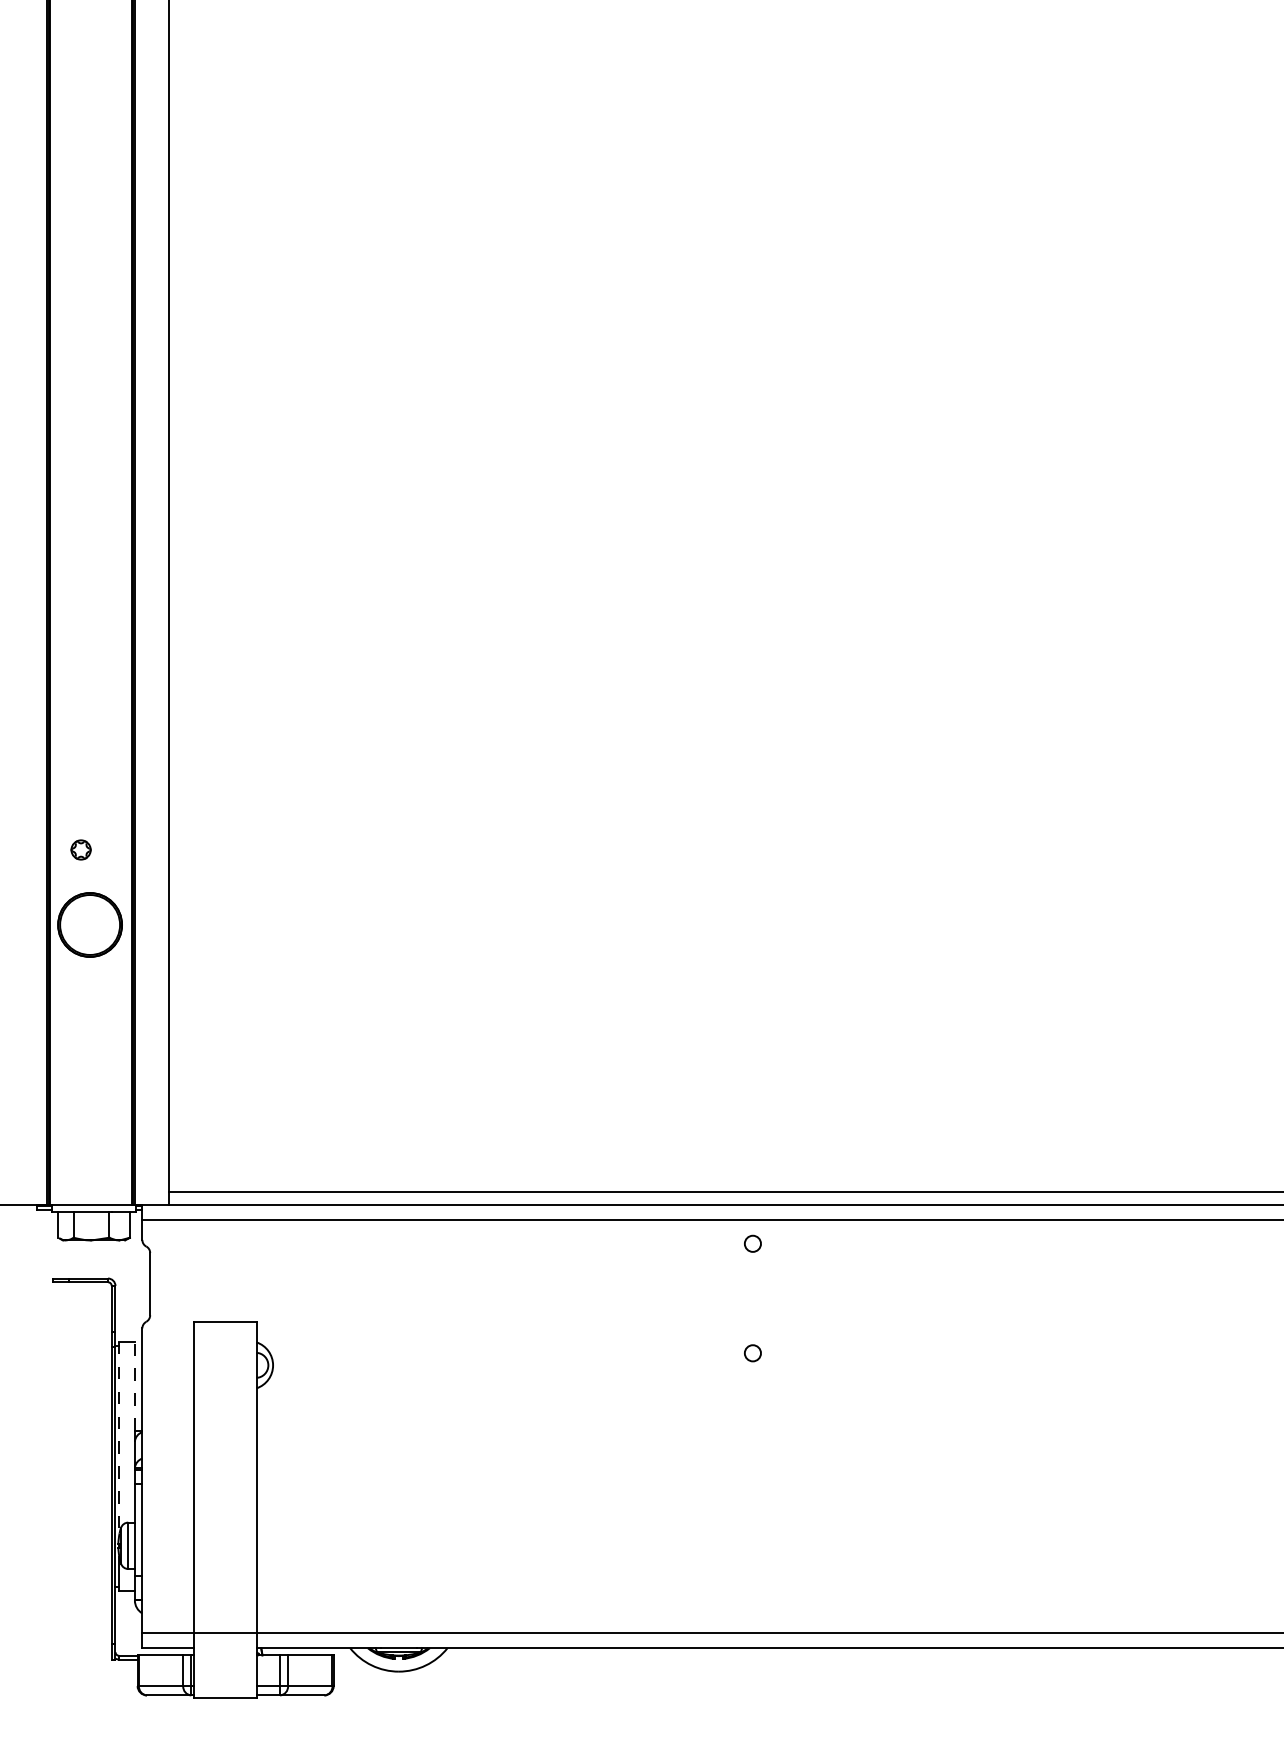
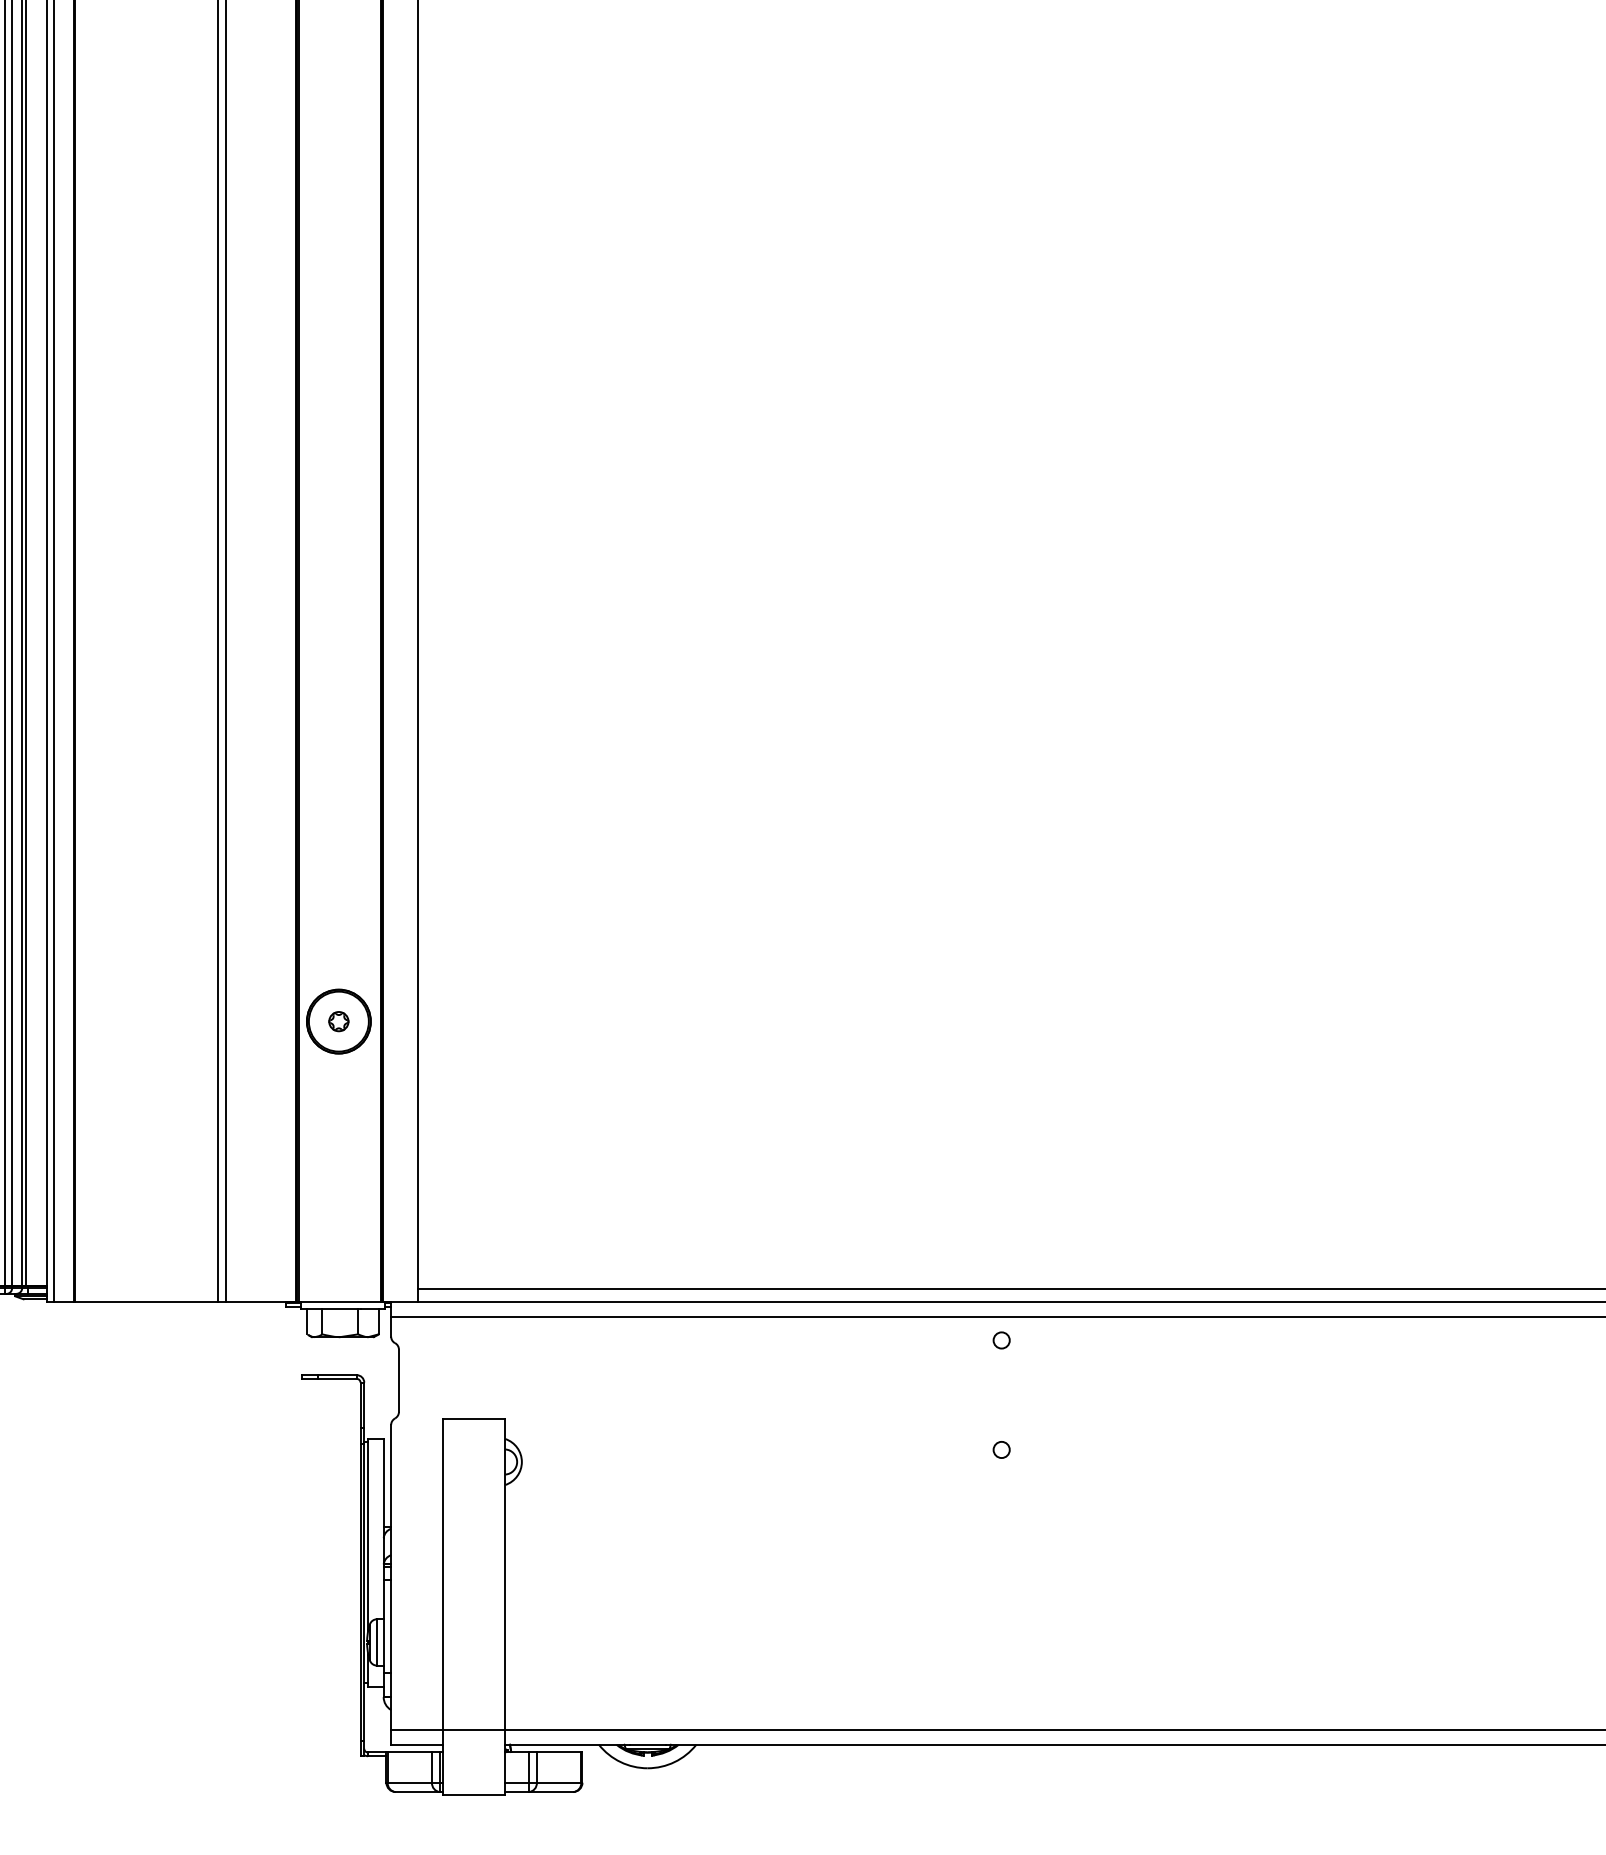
part: (80, 849) -> (338, 1021), moved
line: (134, 1385) -> (383, 1482), dashed -> solid
line: (119, 1438) -> (368, 1535), dashed -> solid

